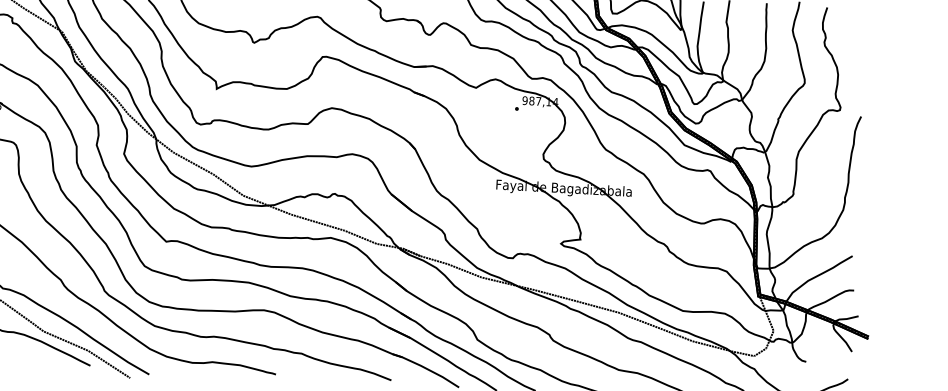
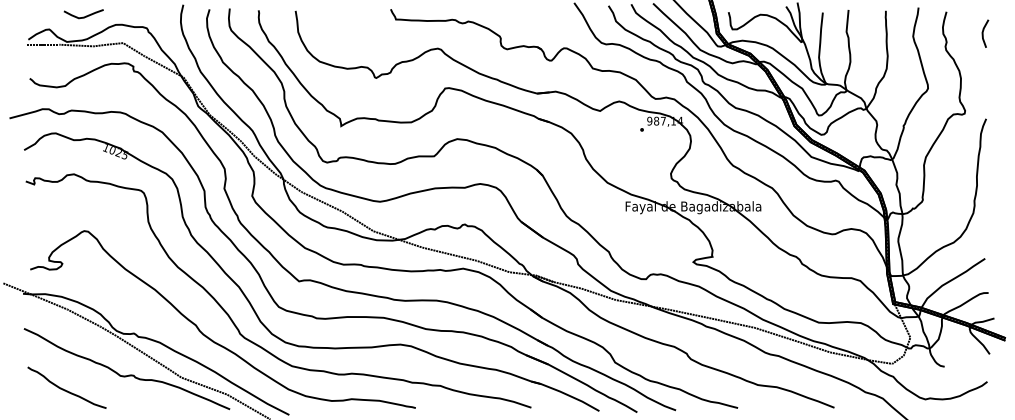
line: (863, 31) -> (983, 33), added

